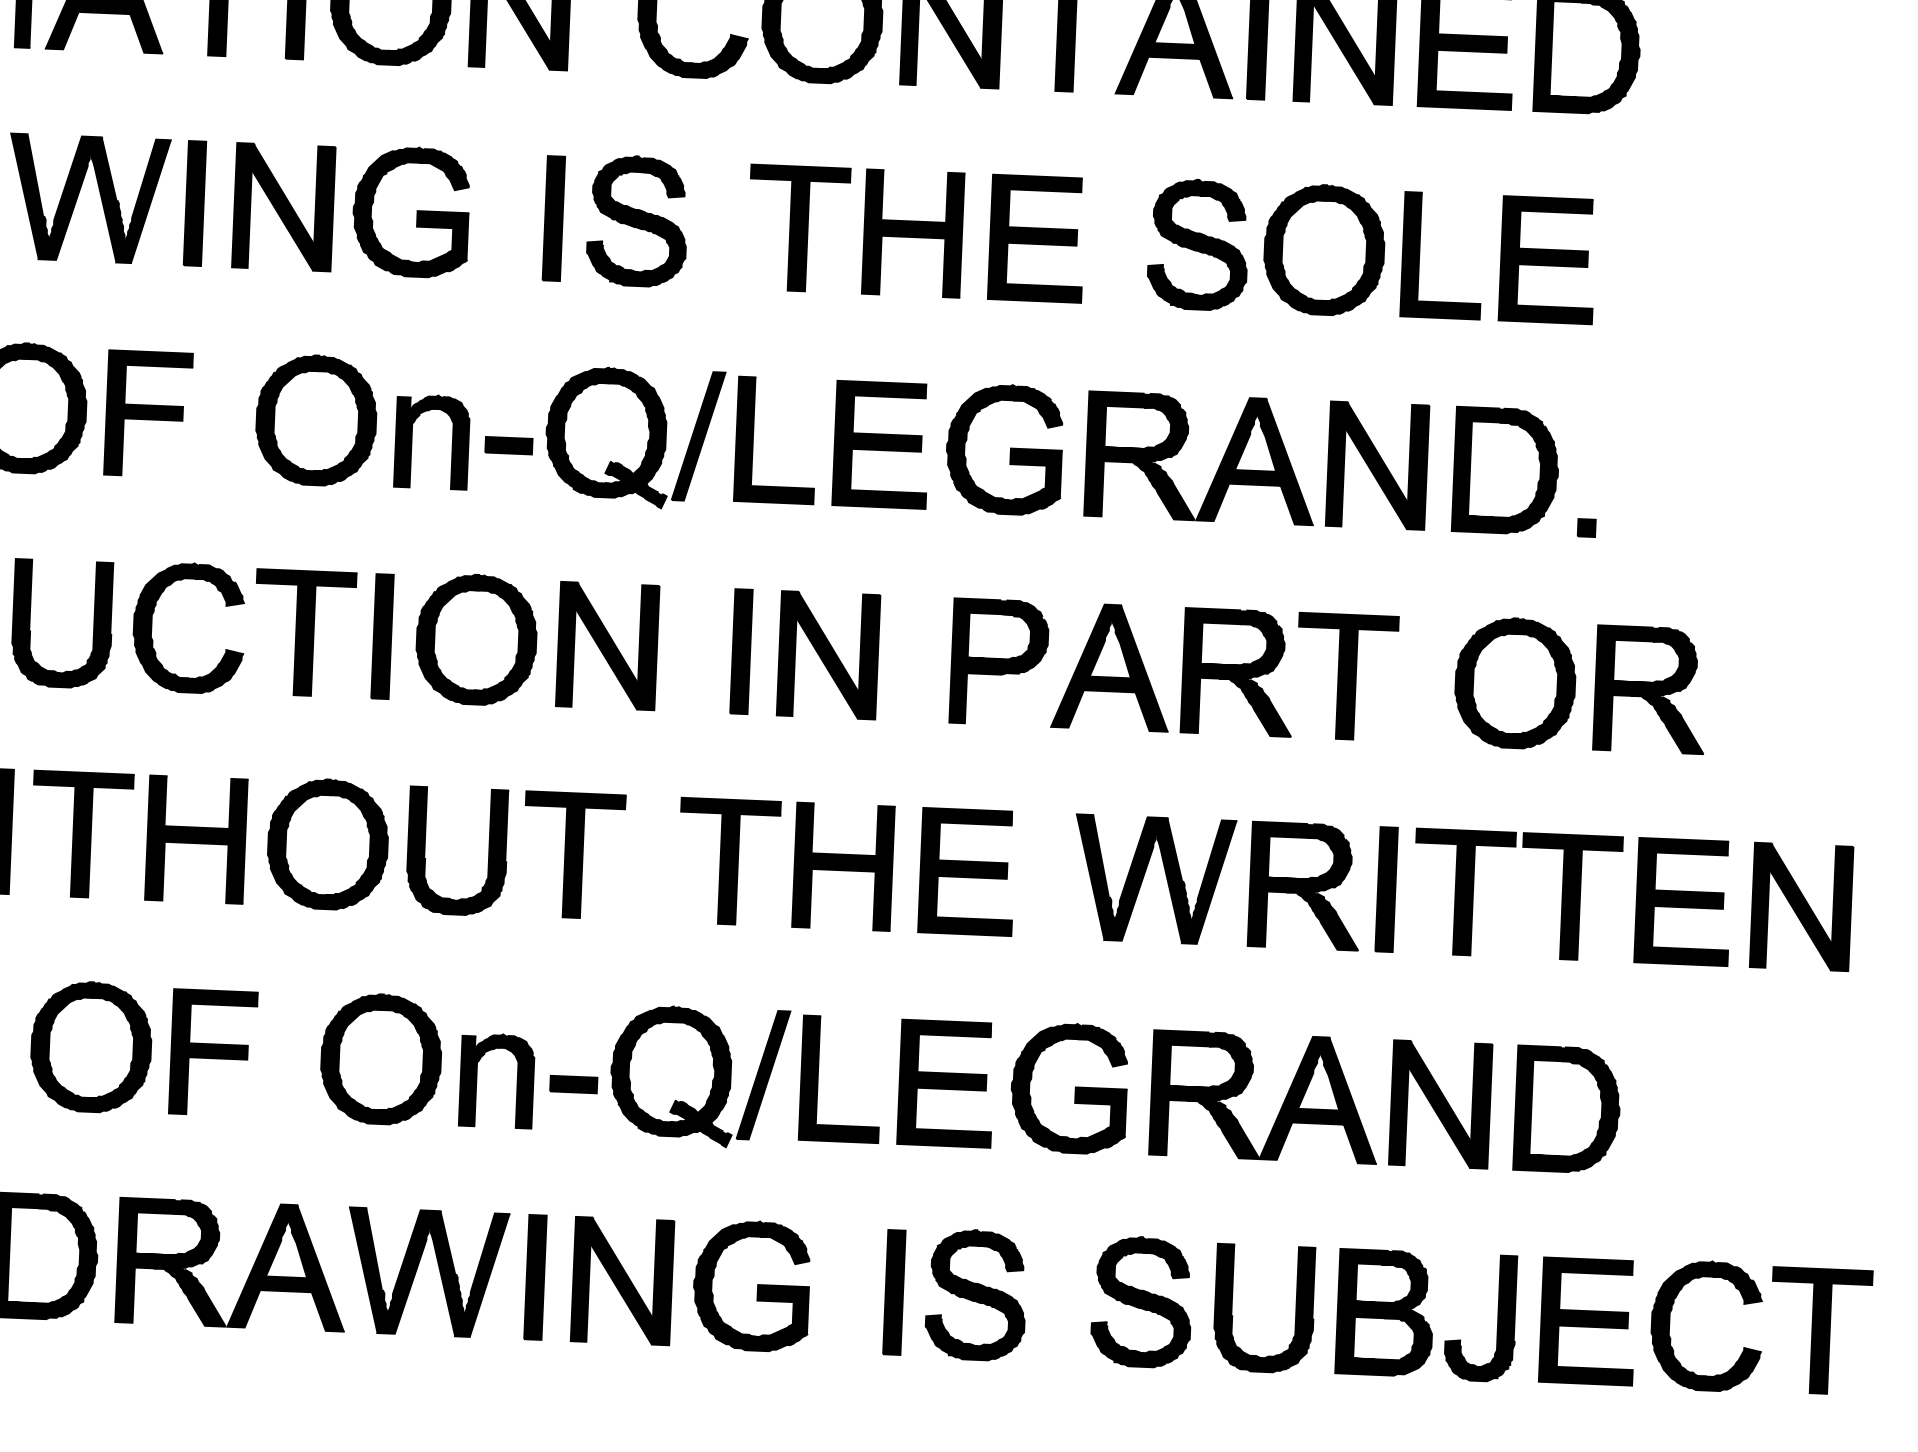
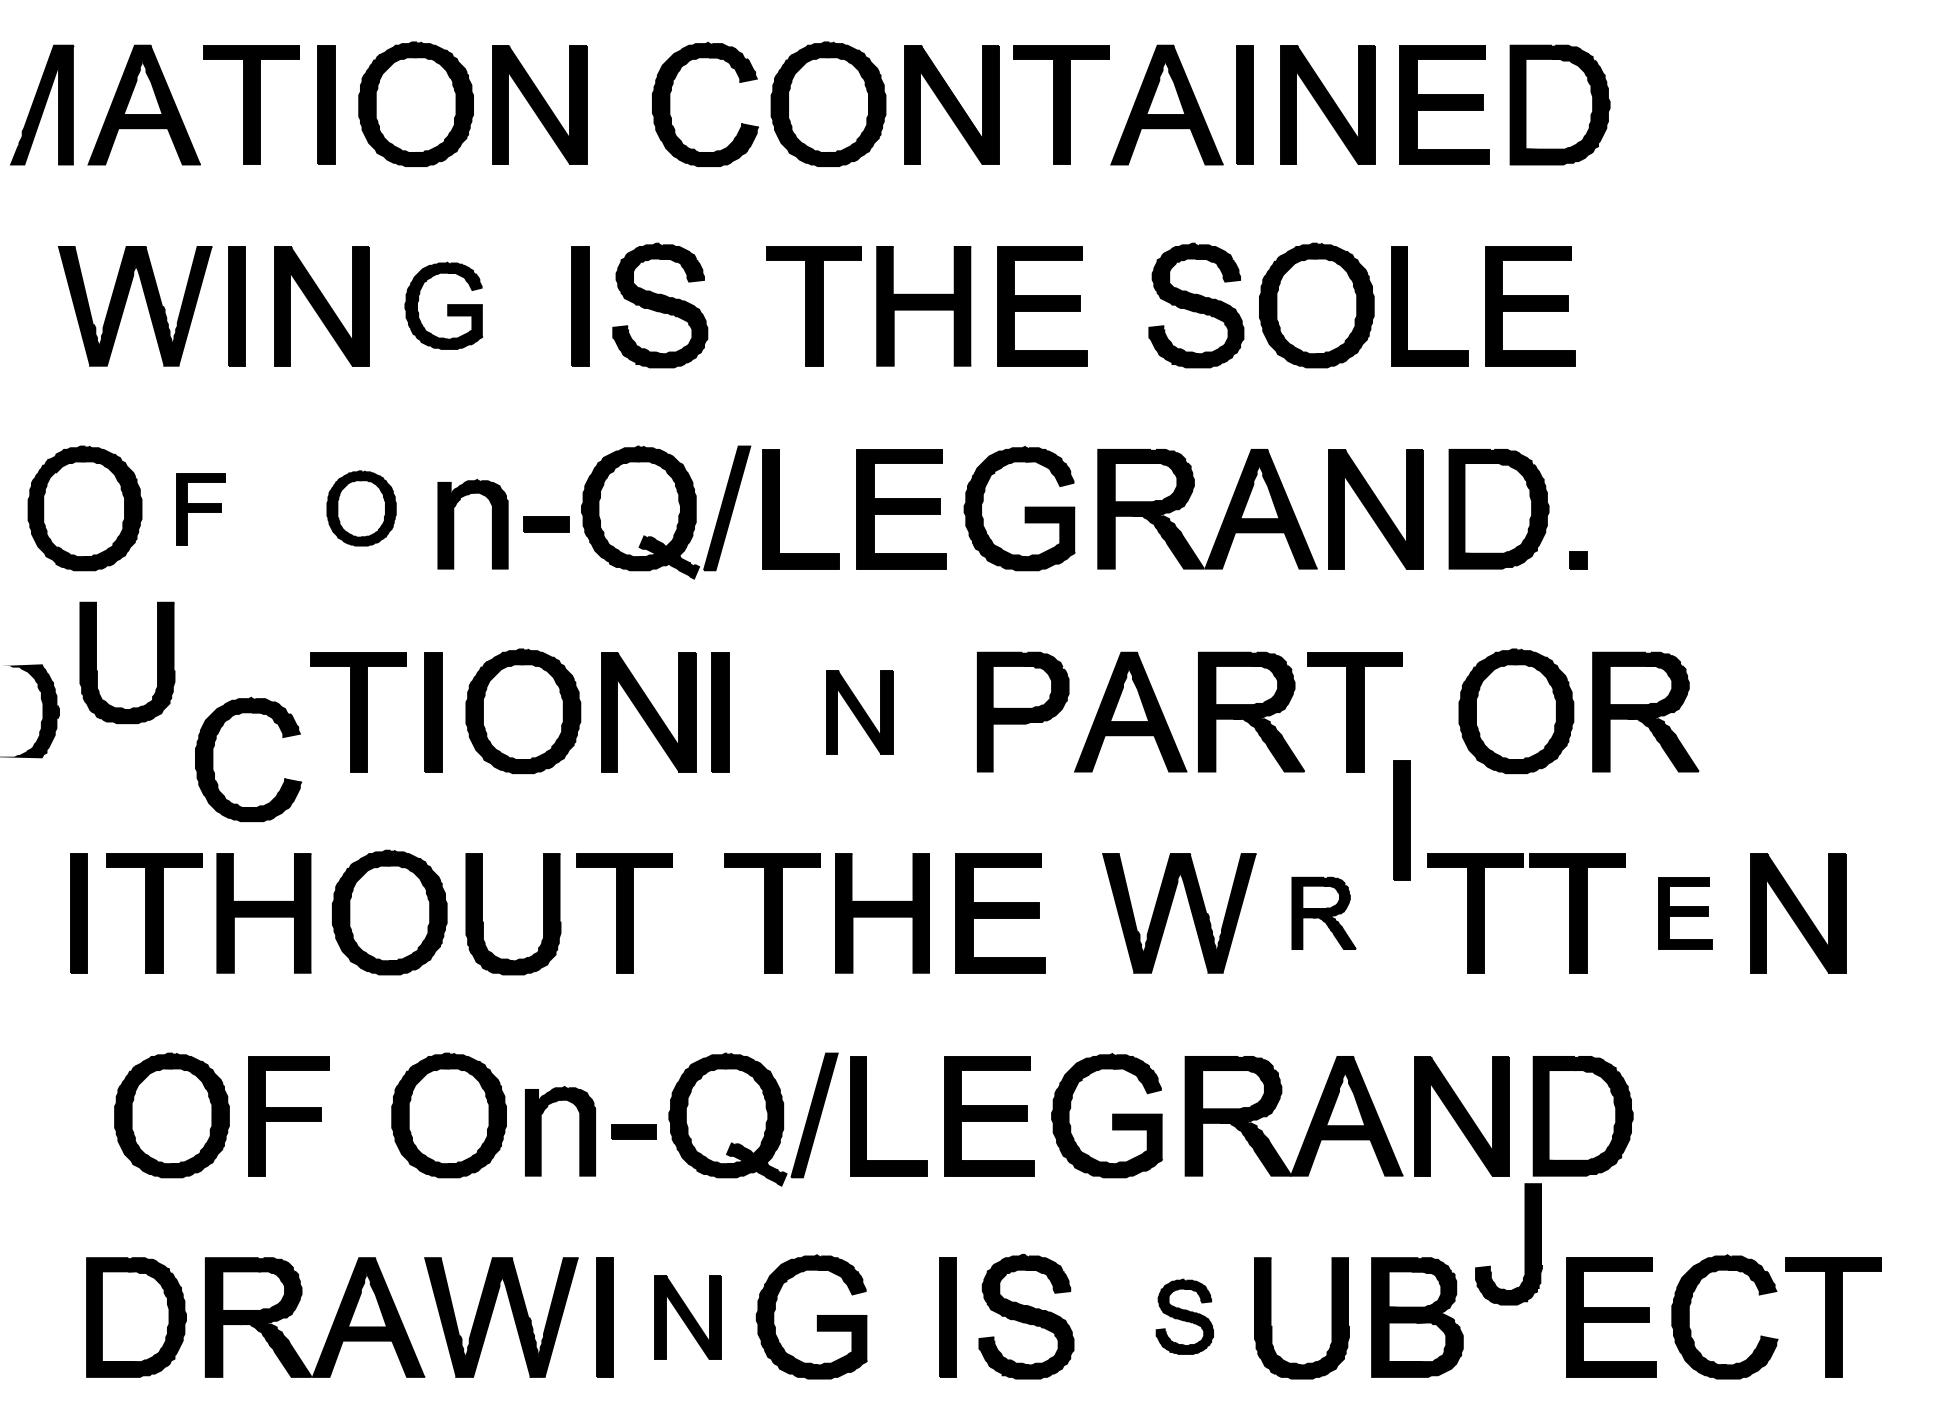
part: (410, 211) -> (443, 305), size x0.7
part: (147, 414) -> (200, 509), size x0.6
part: (316, 420) -> (361, 508), size x0.6
part: (93, 624) -> (157, 662), moved
part: (152, 626) -> (213, 759), moved
part: (741, 652) -> (720, 712), moved
part: (828, 655) -> (859, 712), size x0.7
part: (1304, 886) -> (1323, 913), size x0.6
part: (1386, 889) -> (1401, 820), moved
part: (1683, 902) -> (1685, 913), size x0.6
part: (621, 1281) -> (687, 1317), size x0.7
part: (1141, 1301) -> (1184, 1316), size x0.6
part: (1497, 1318) -> (1524, 1244), moved

